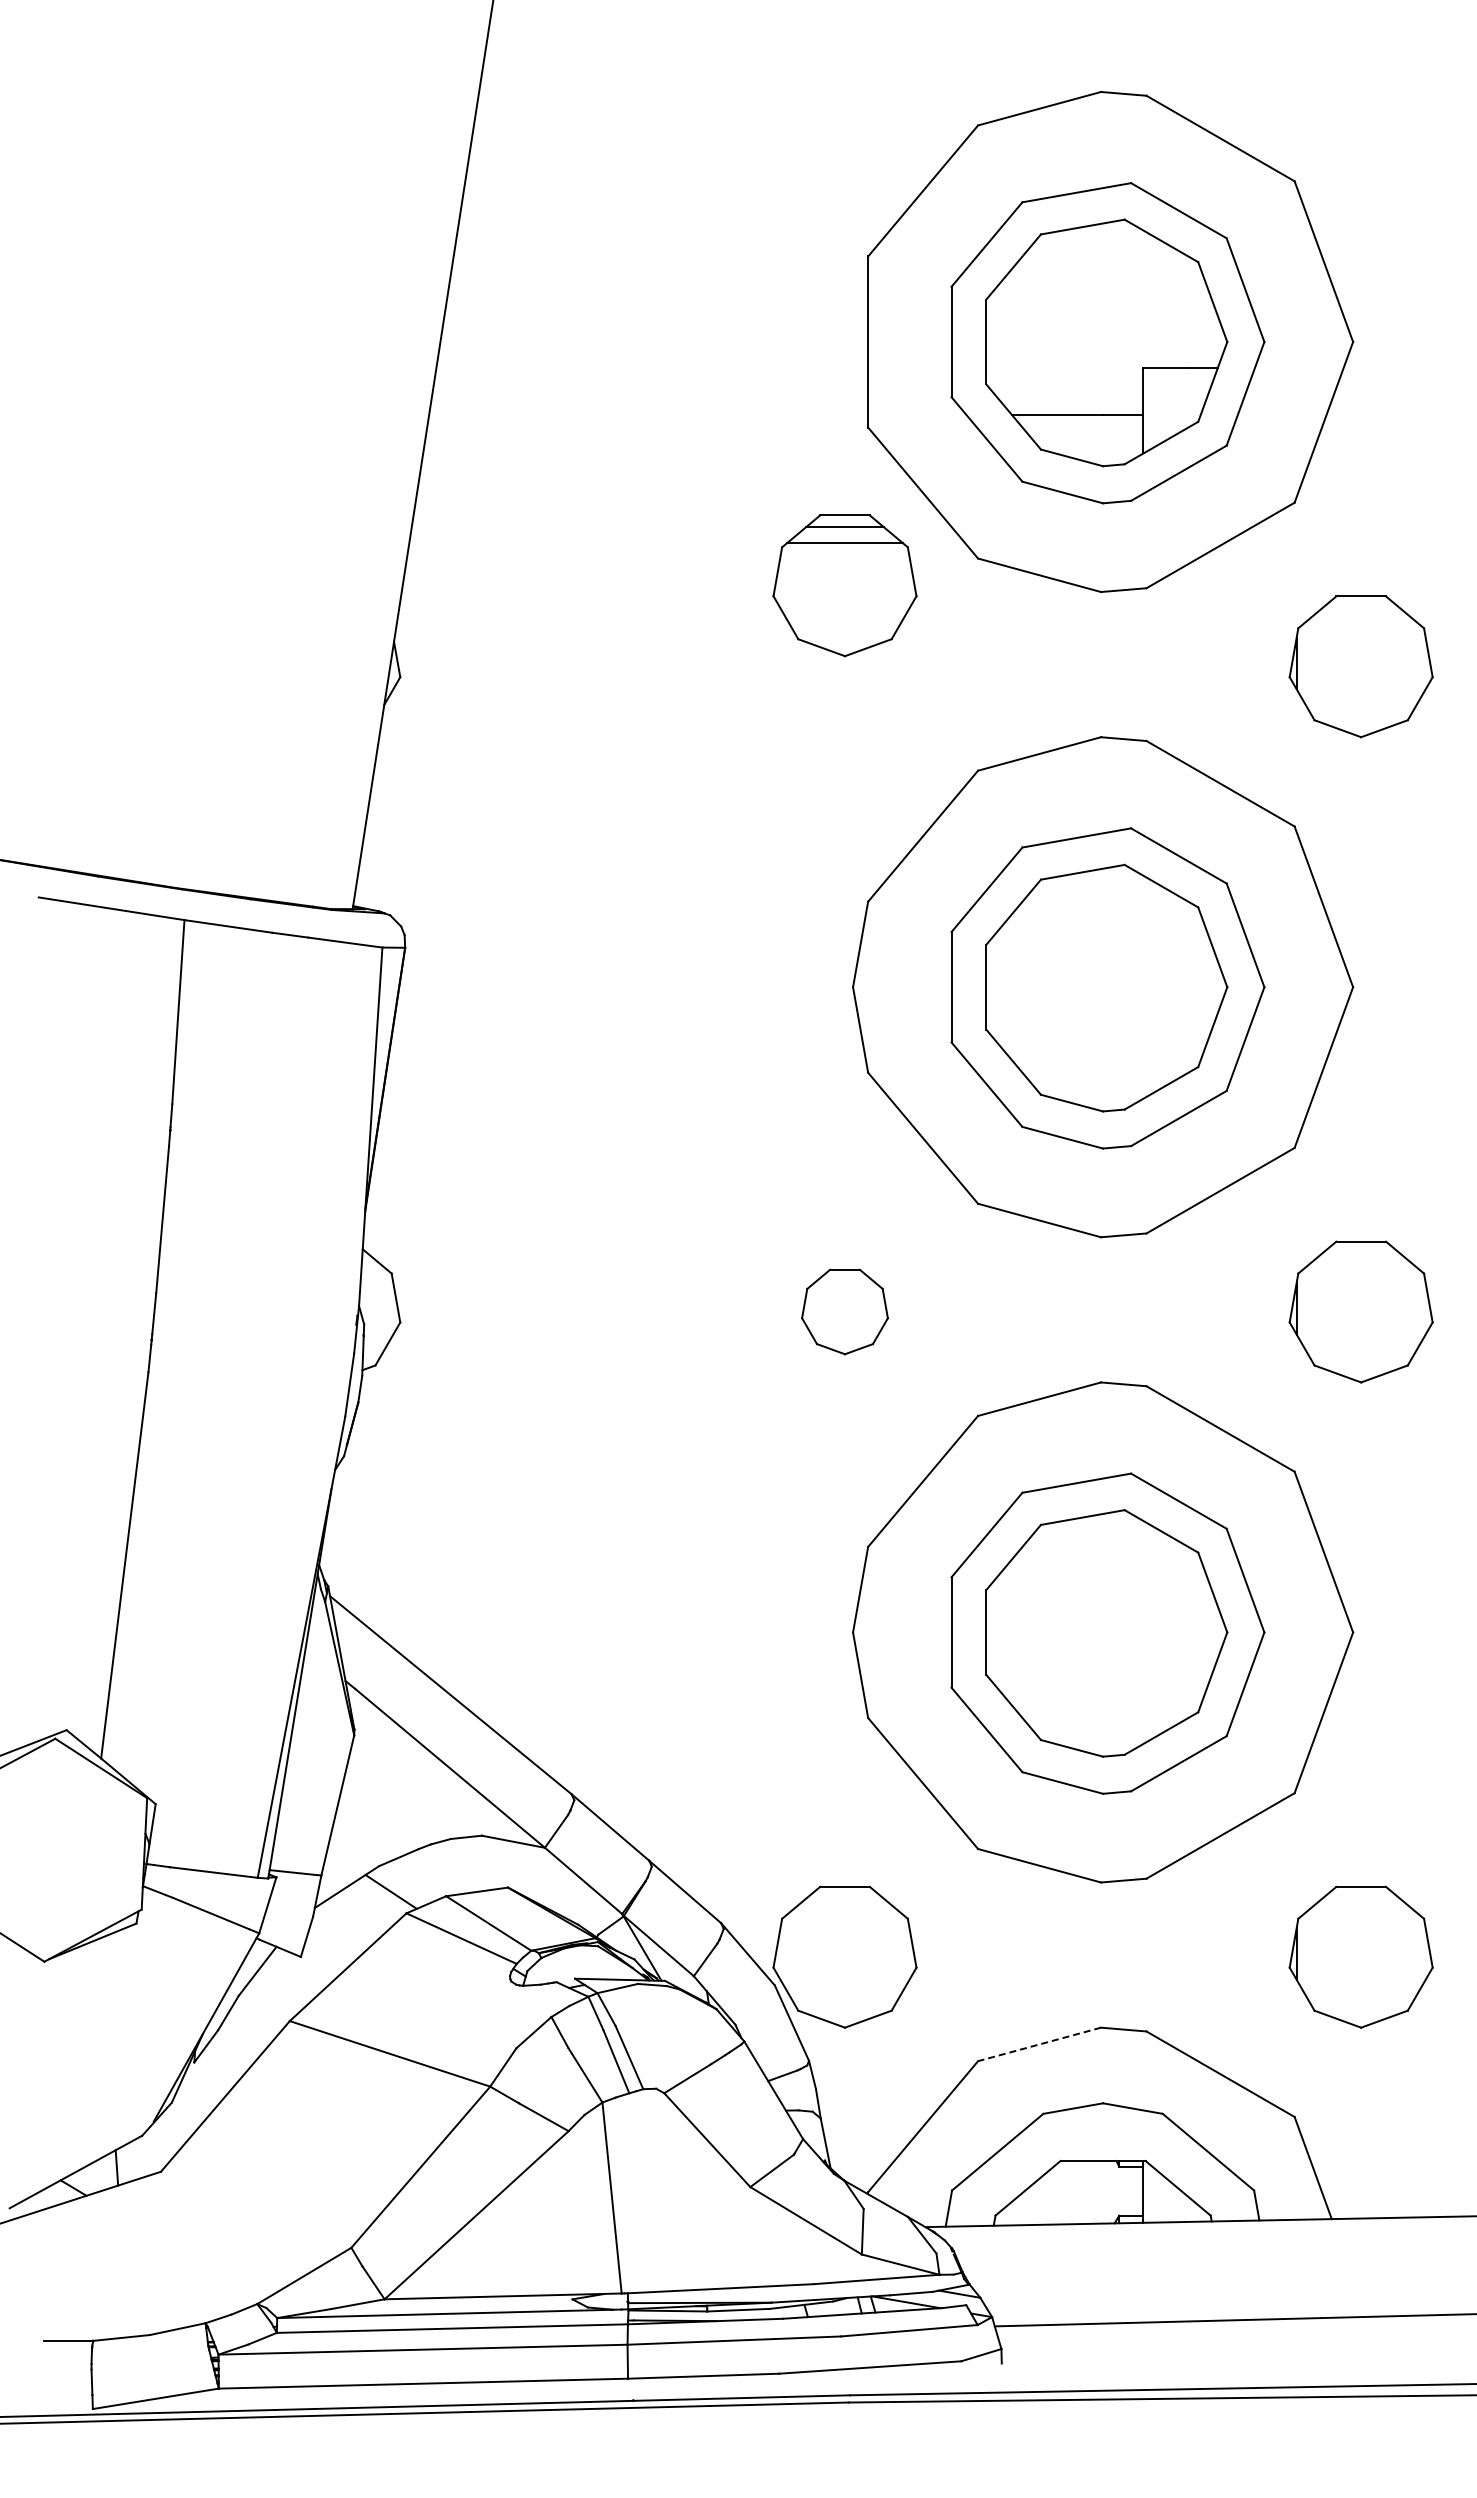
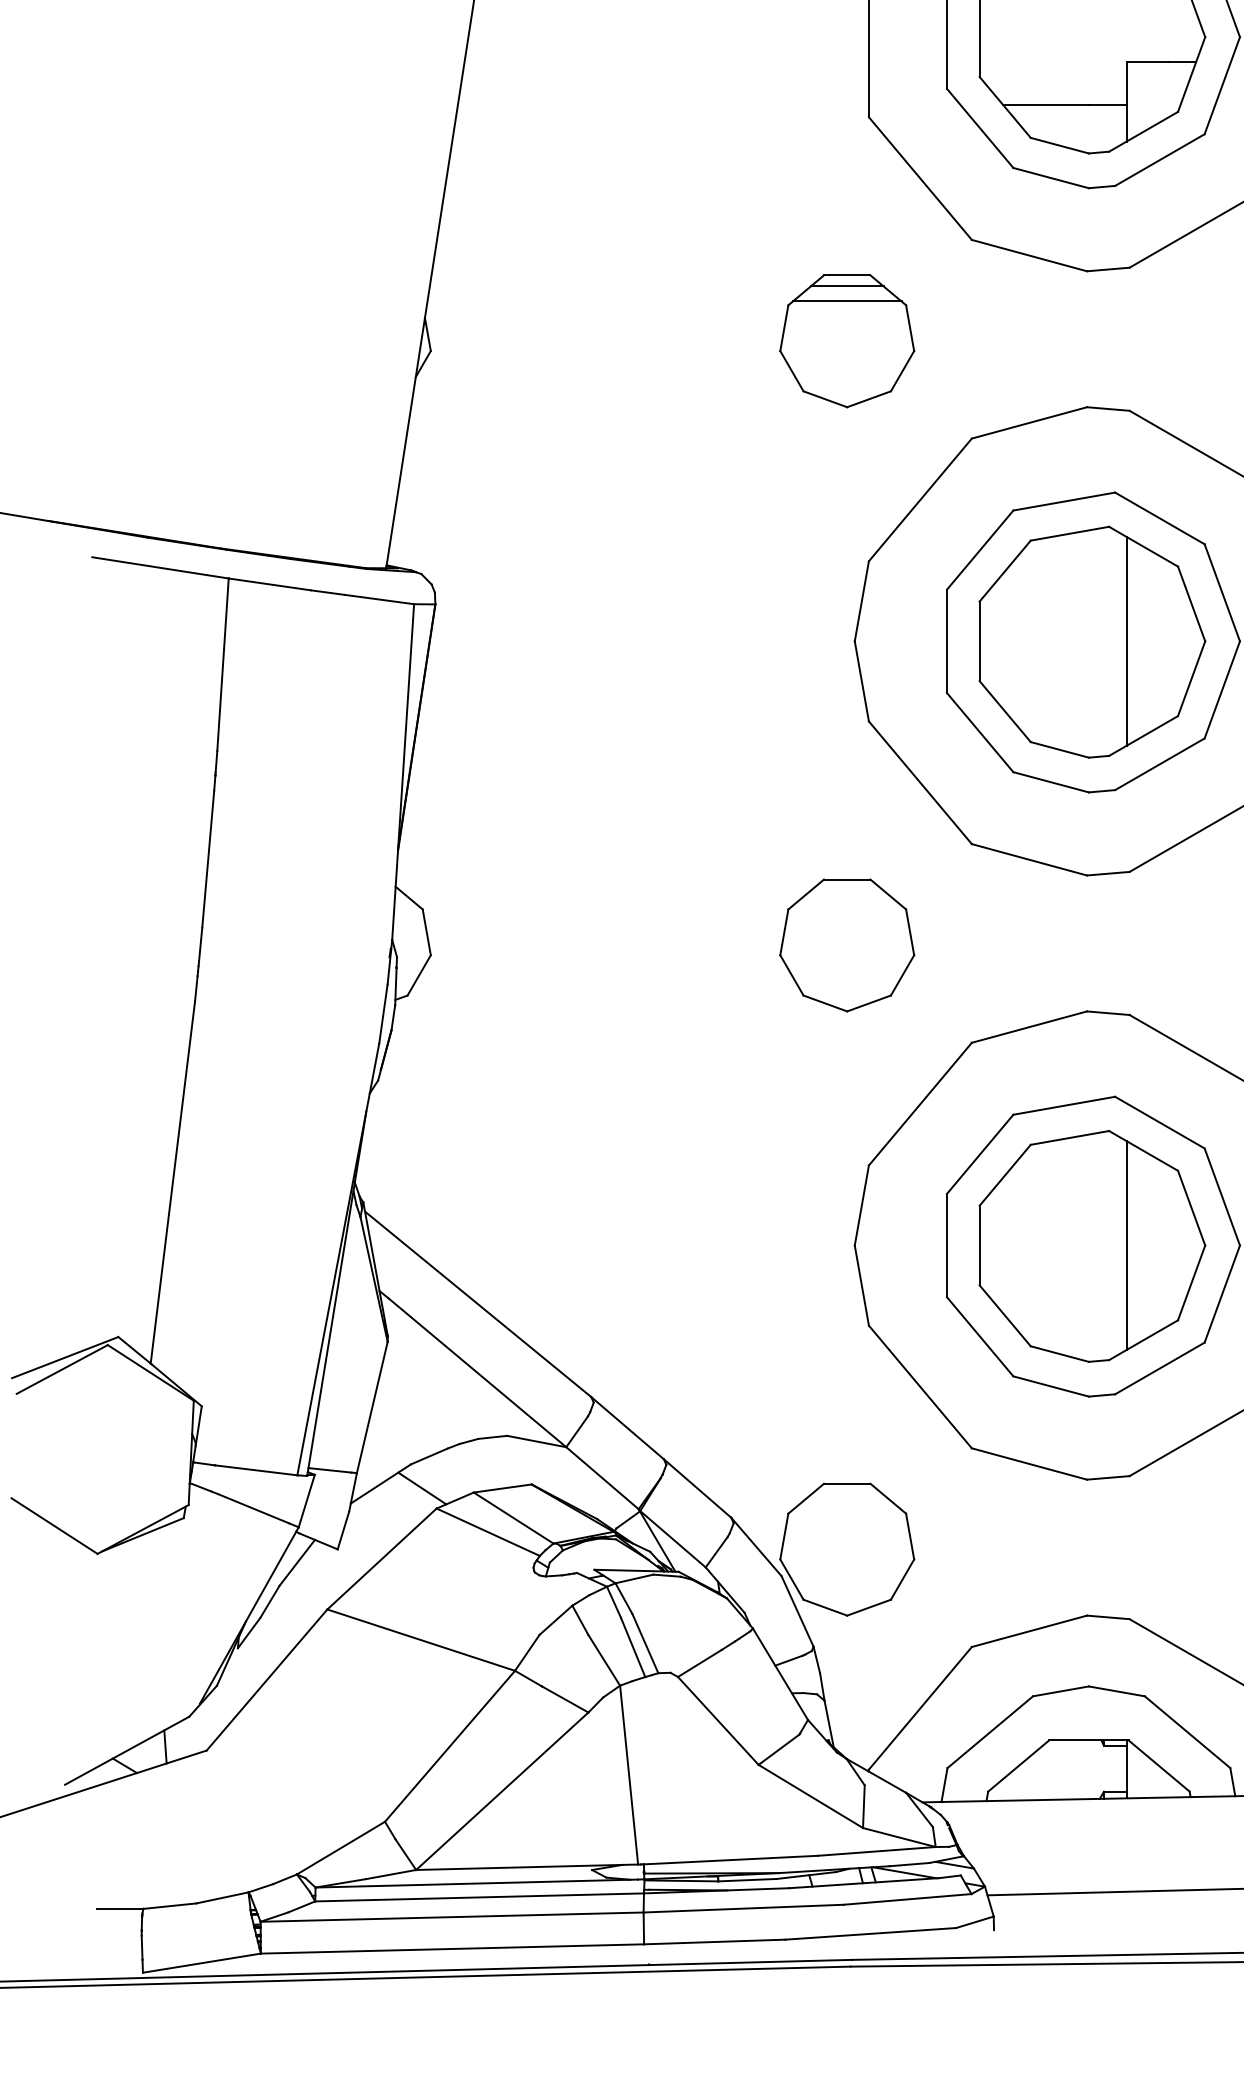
part: (844, 585) -> (846, 341), moved
line: (1143, 986) -> (1126, 640), added
part: (844, 1311) -> (846, 944), size x1.67
line: (1143, 1631) -> (1126, 1244), added
line: (1039, 2044) -> (1029, 1631), dashed -> solid

